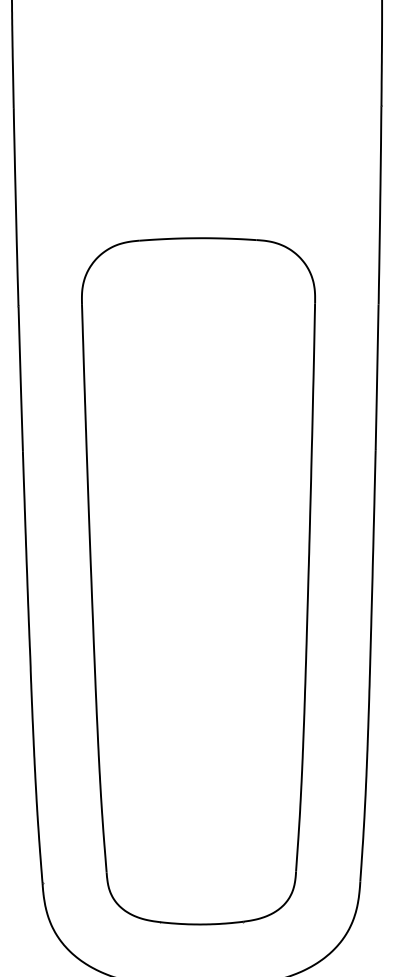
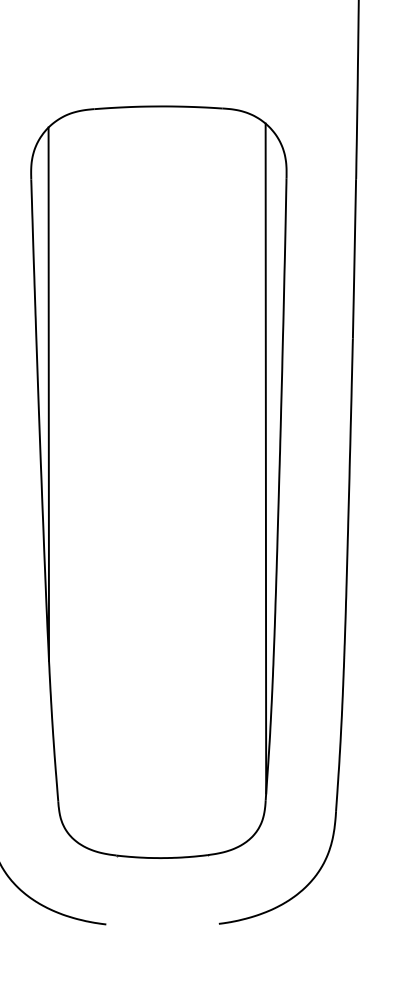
line: (97, 500) -> (48, 393), added
line: (296, 559) -> (266, 458), added

